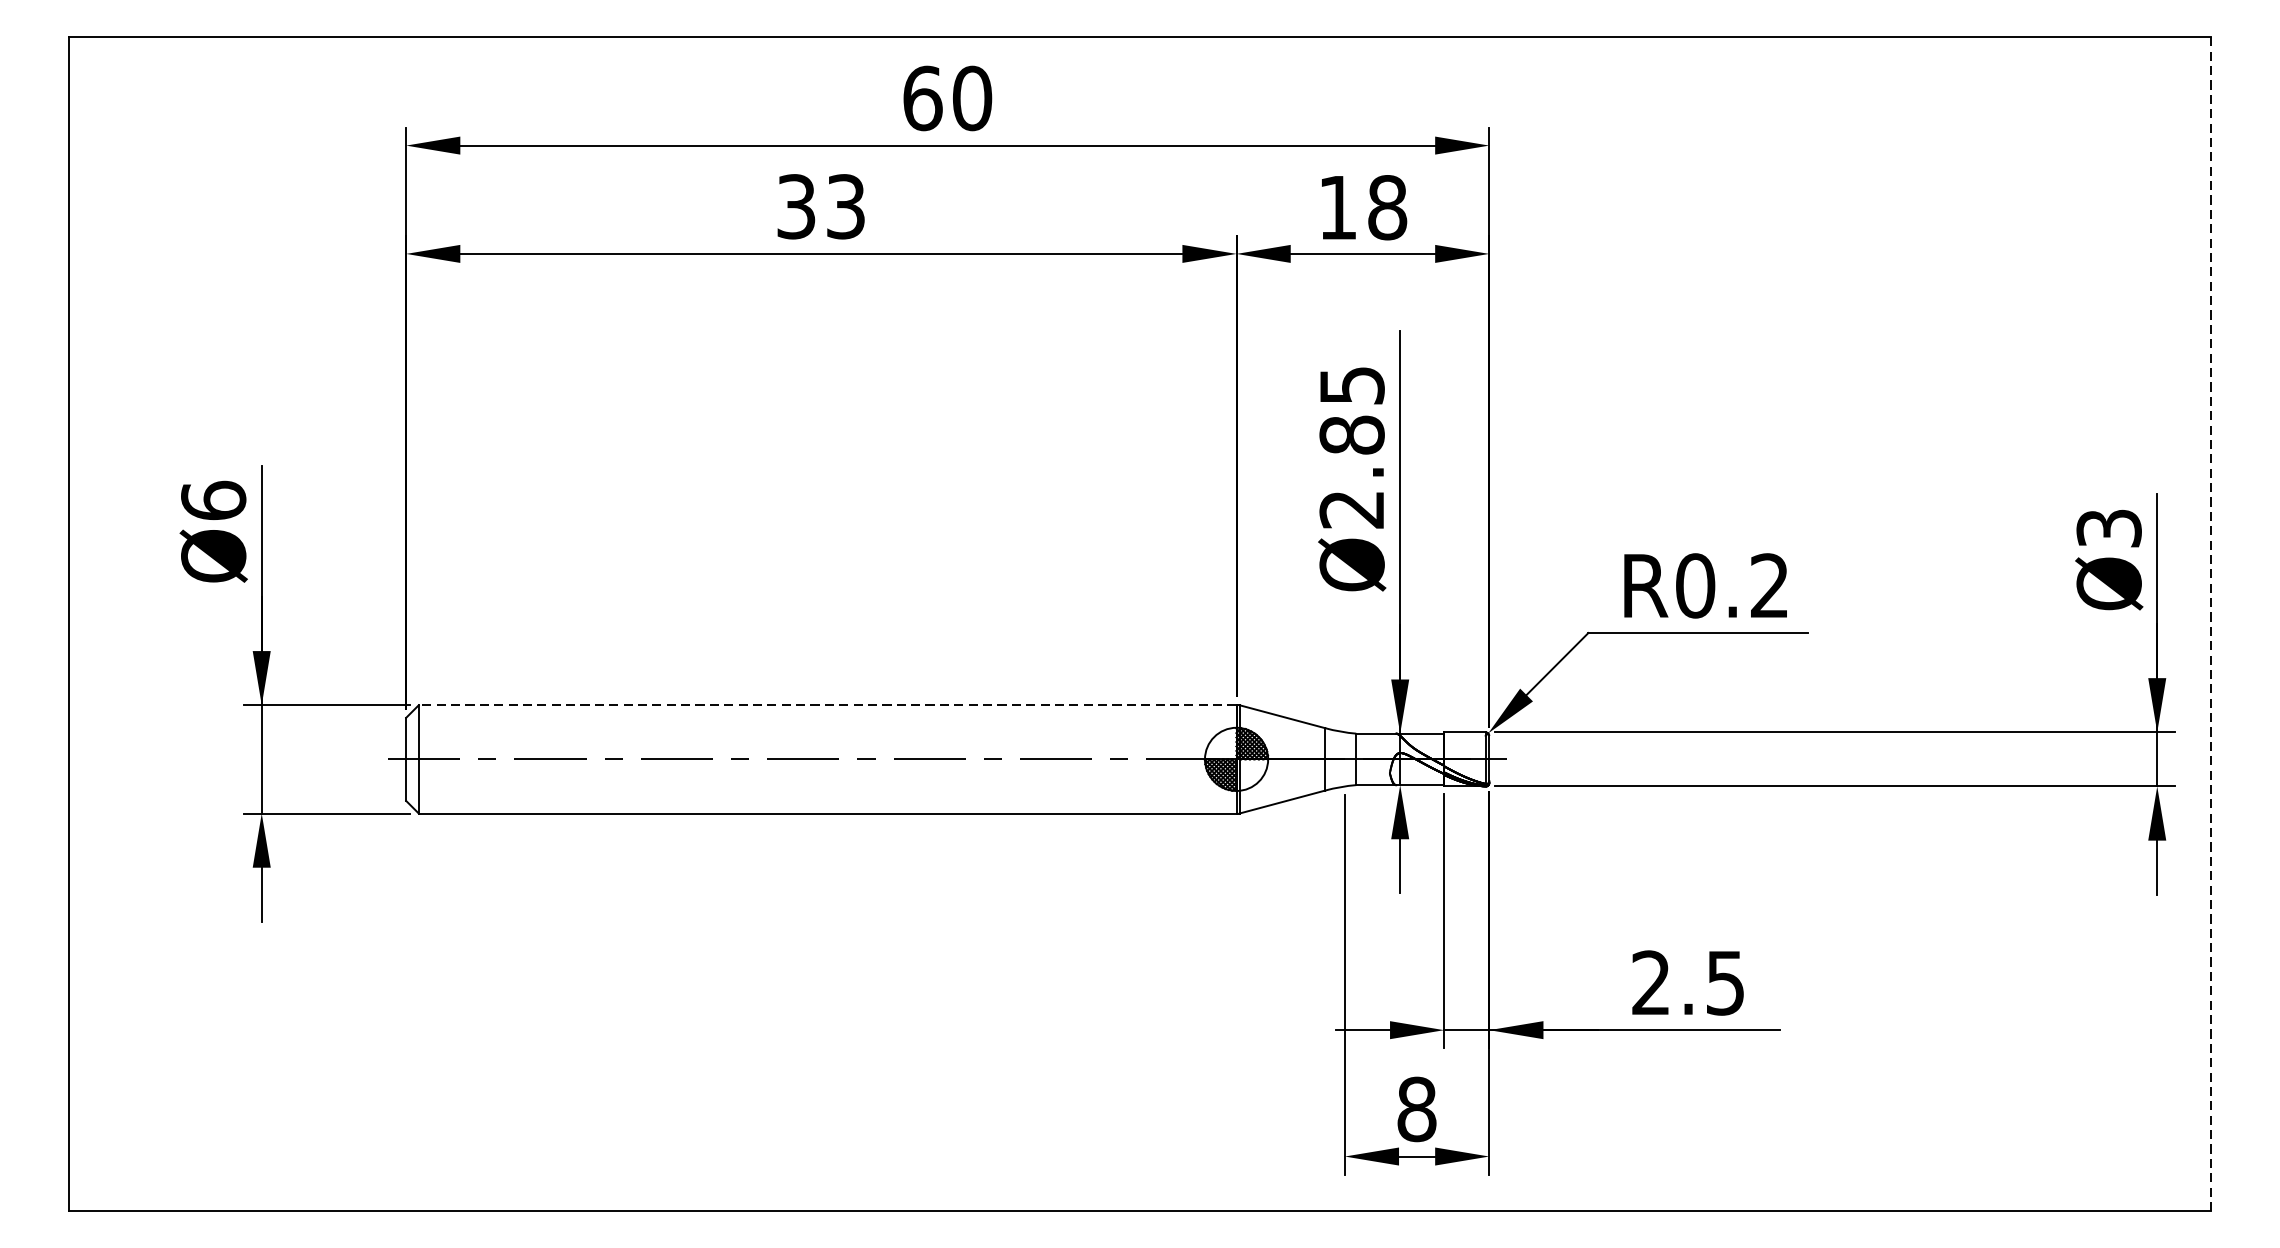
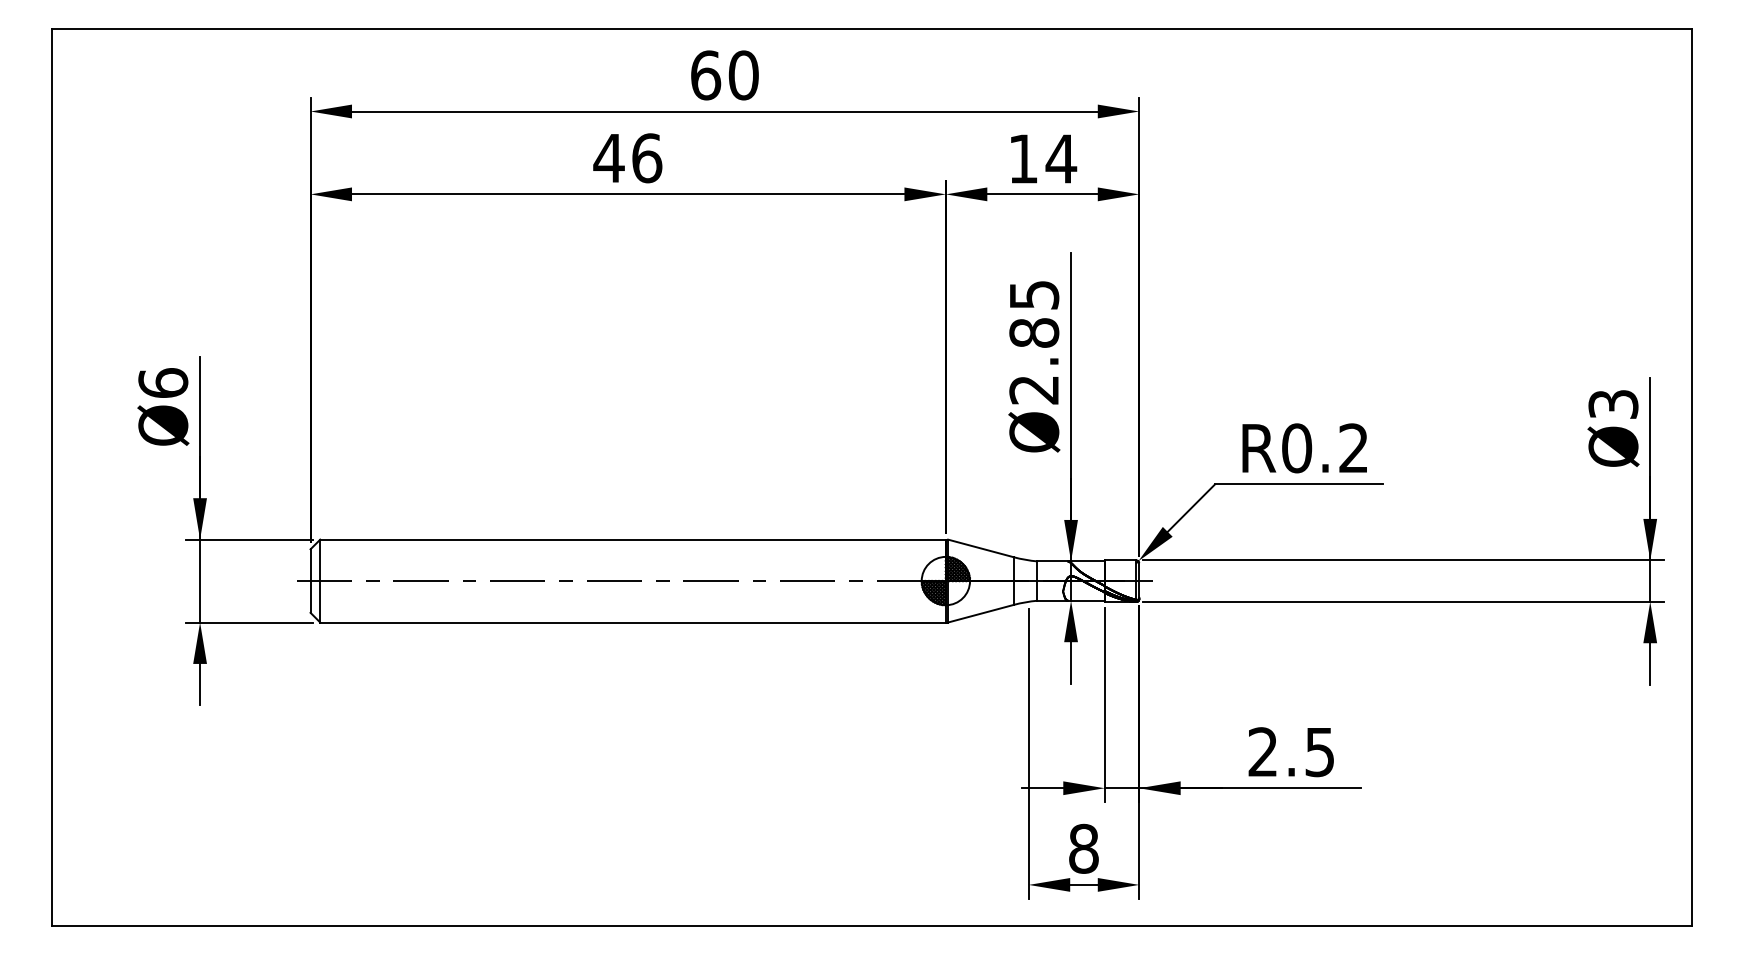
text: (820, 207) -> (627, 158), 33 -> 46
text: (1387, 208) -> (1061, 159), 18 -> 14
line: (2211, 624) -> (1691, 477), dashed -> solid
line: (828, 705) -> (633, 539), dashed -> solid

